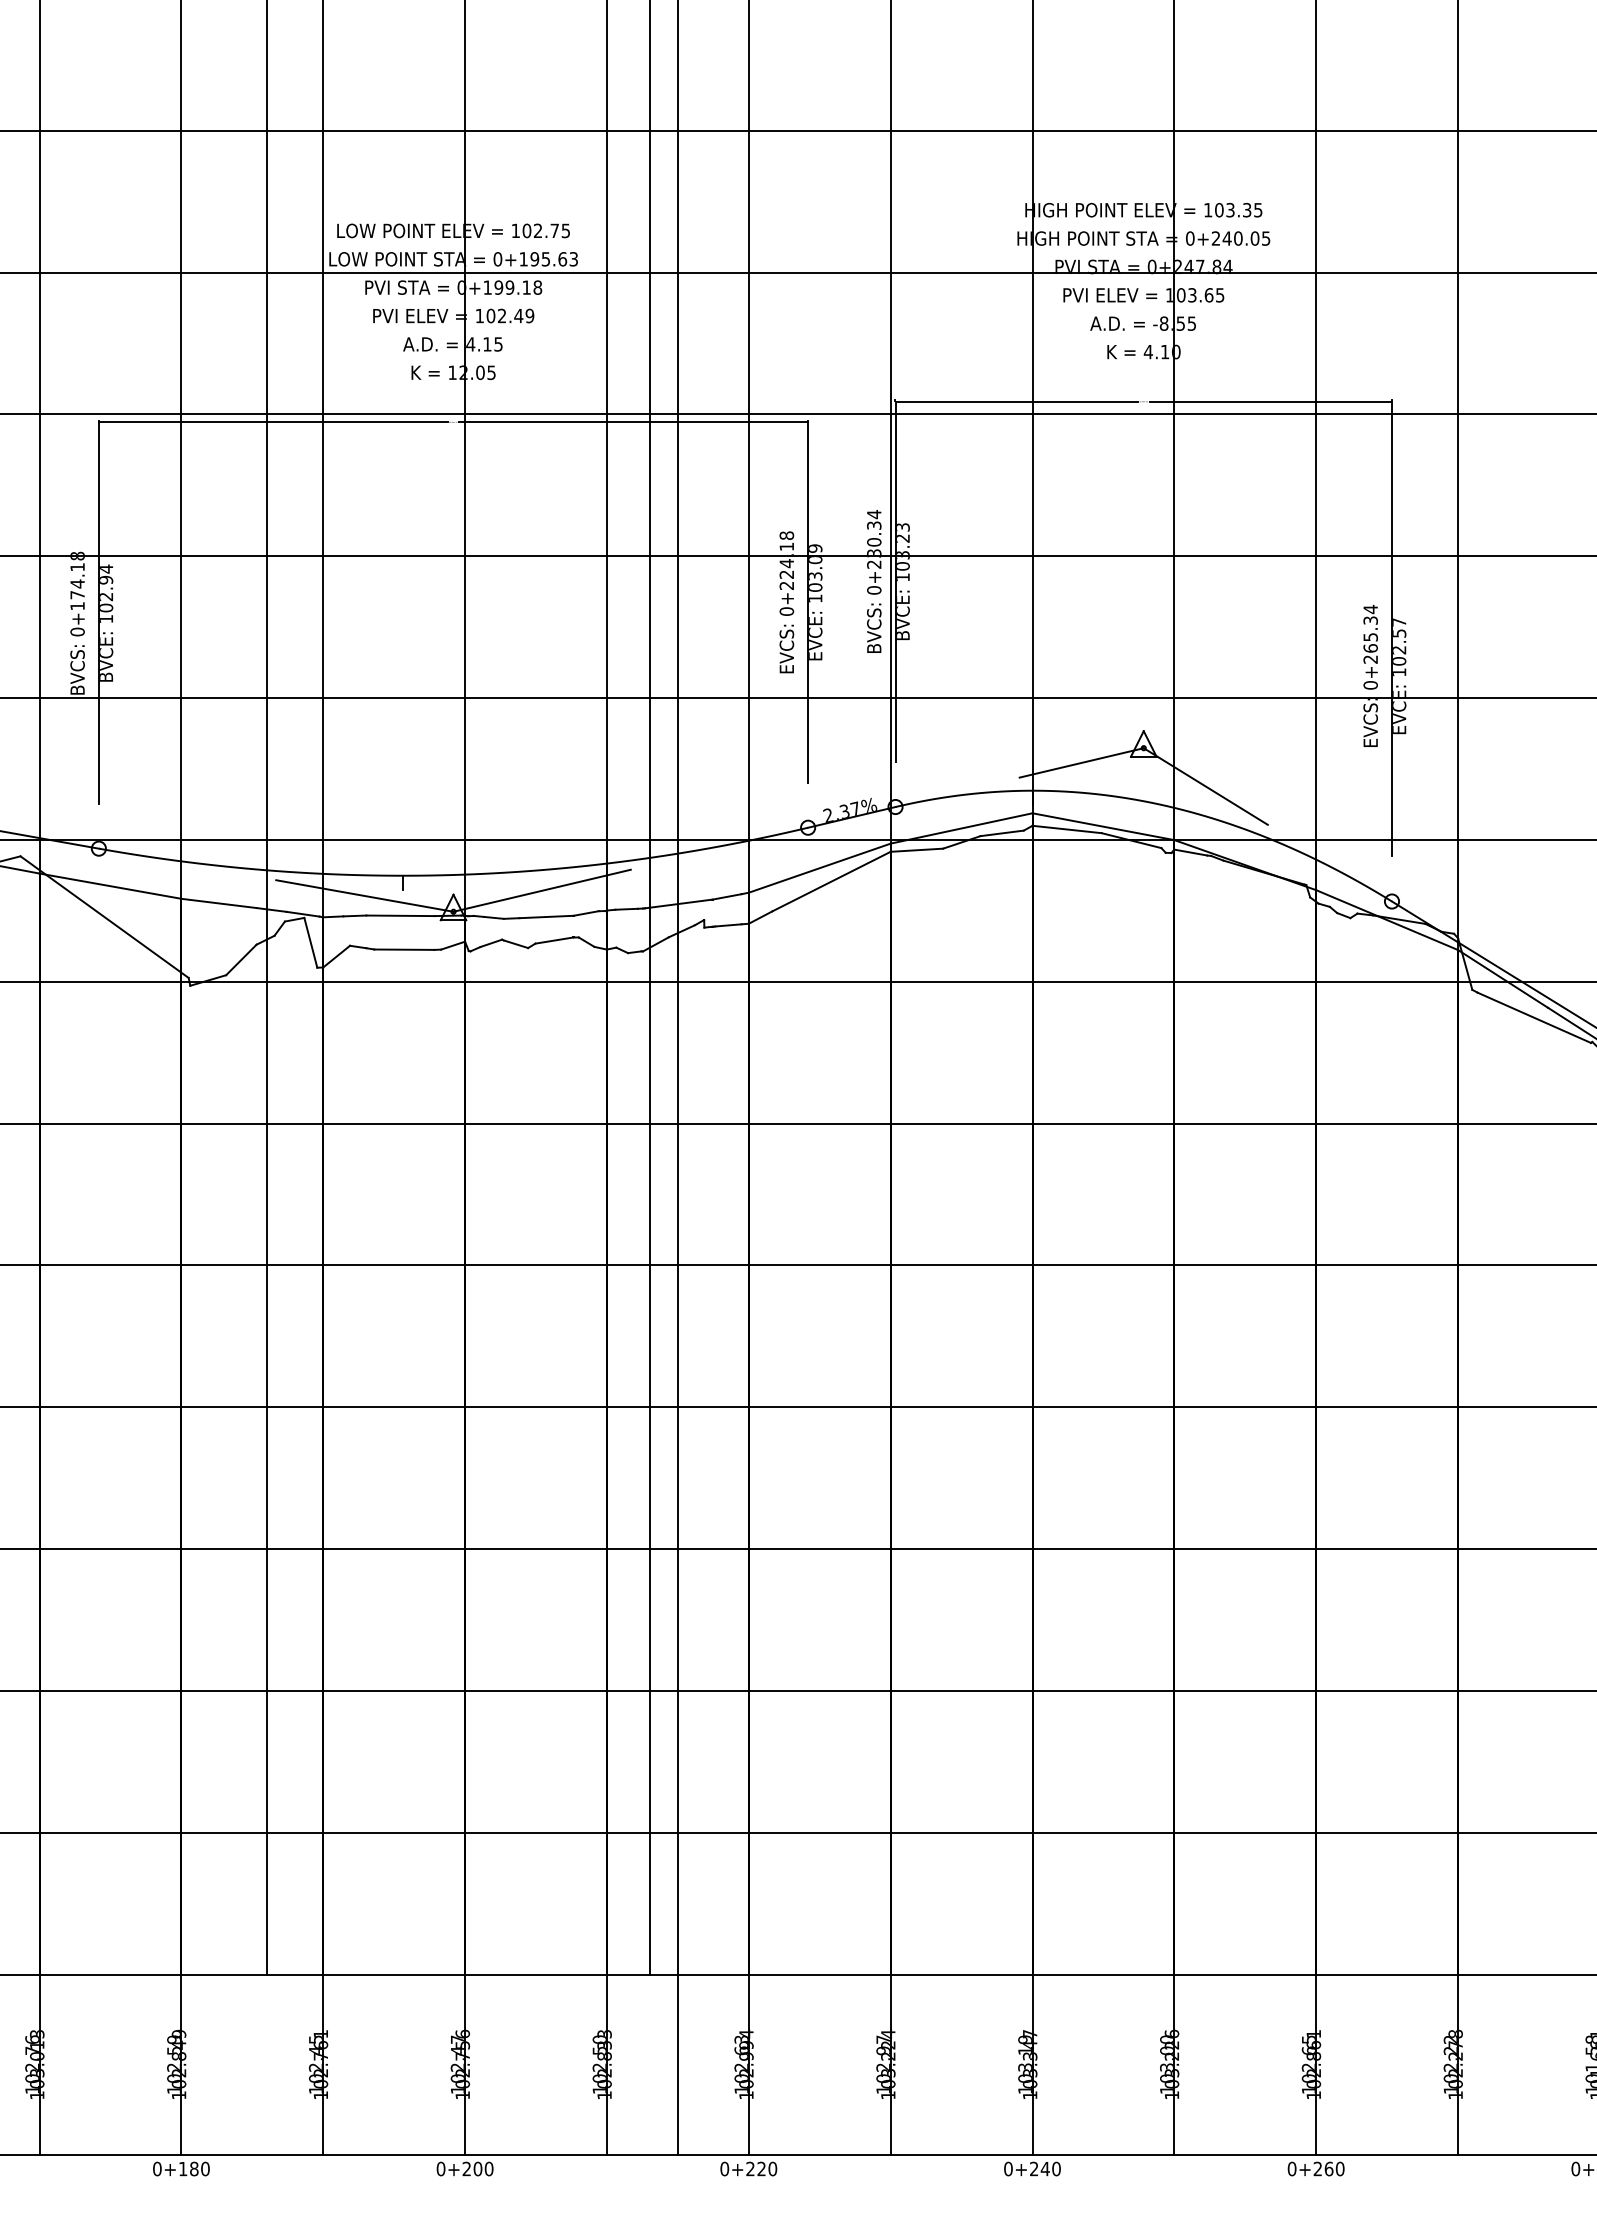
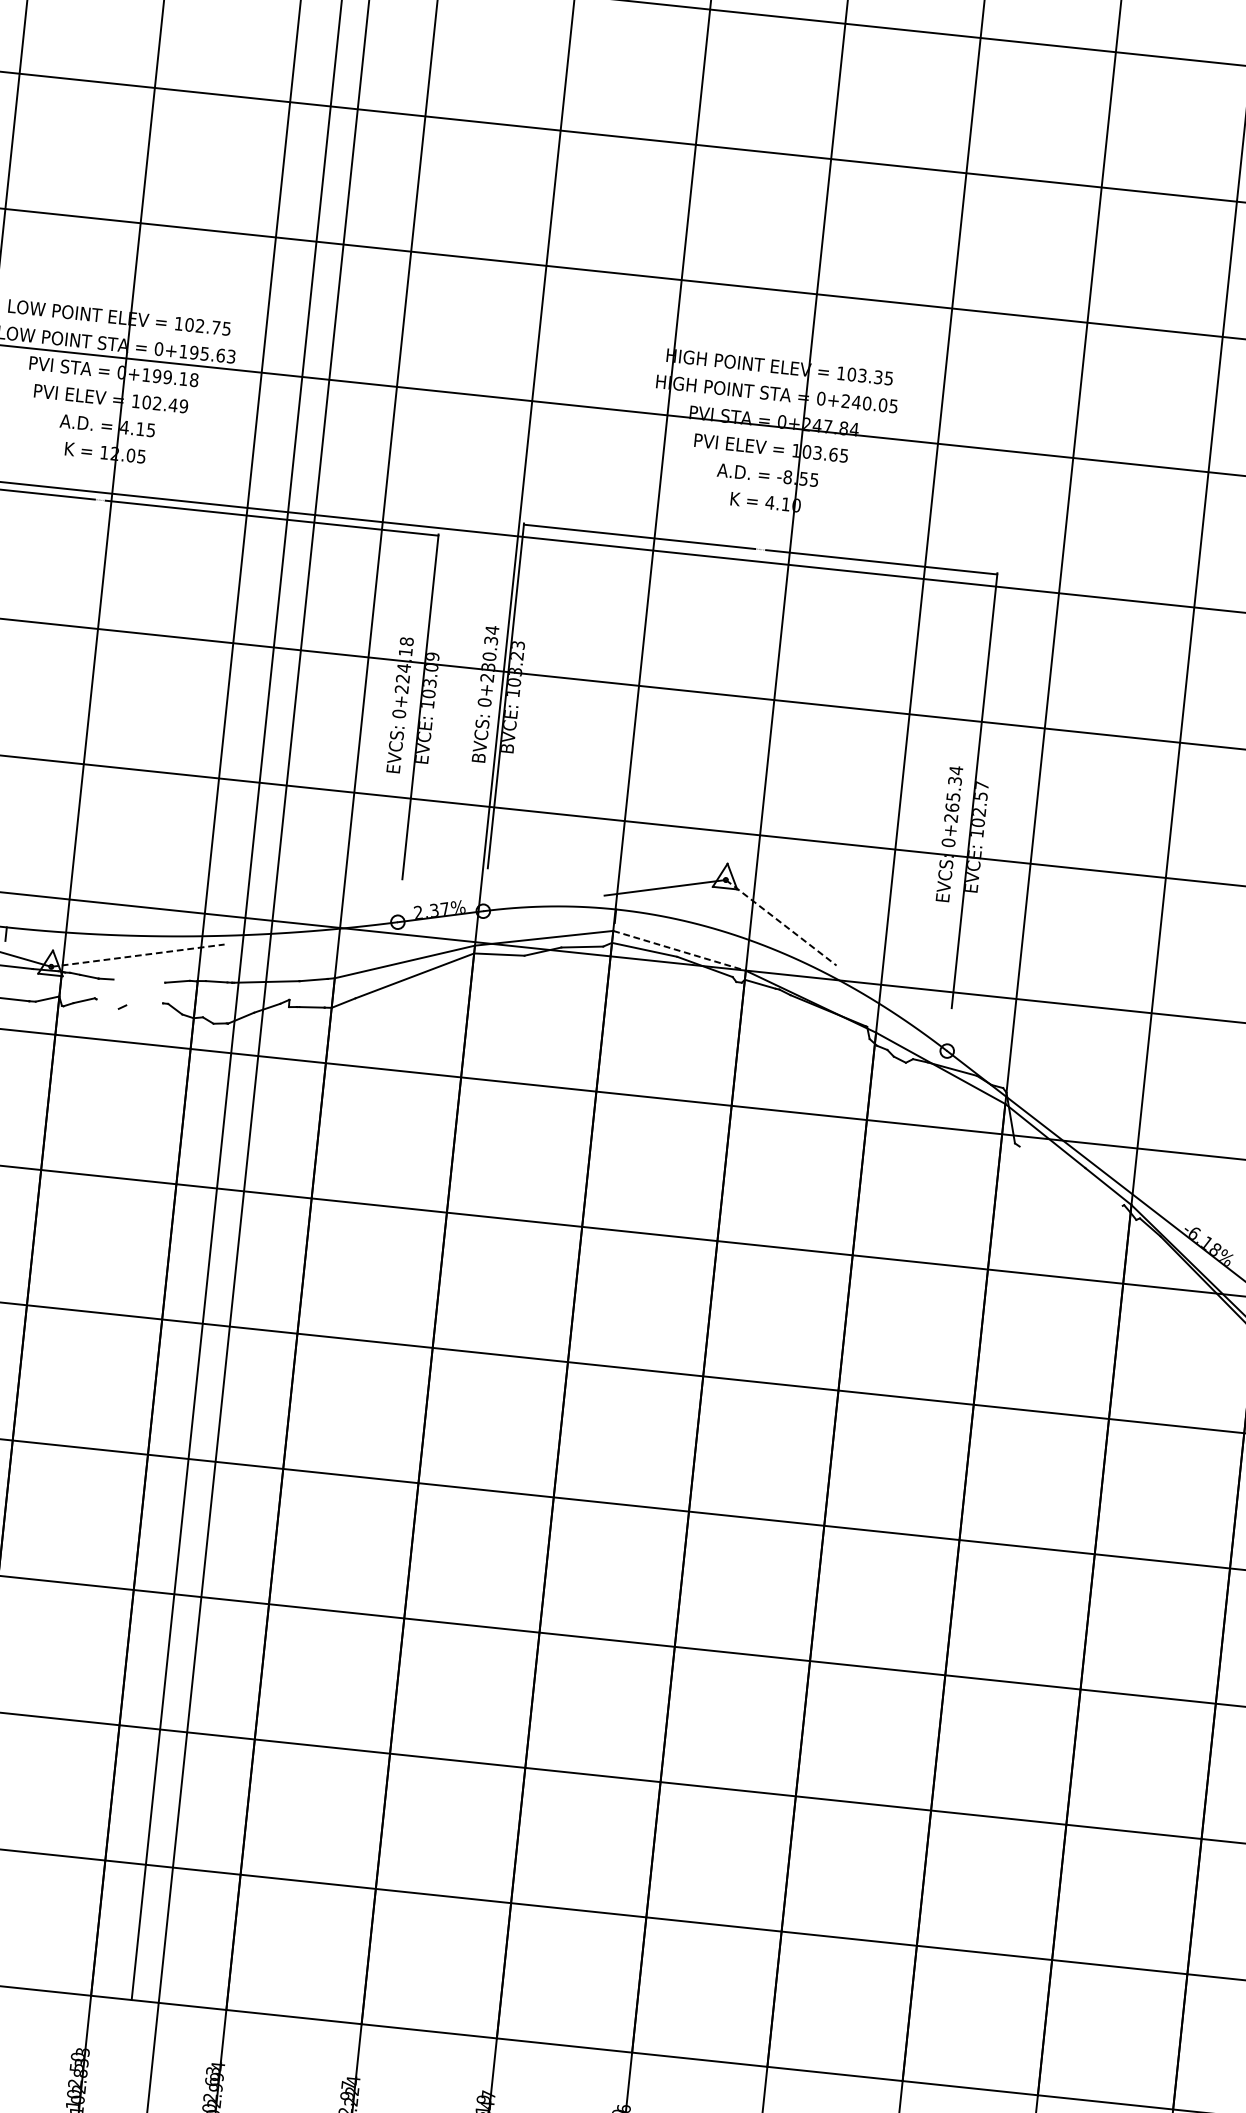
line: (1205, 786) -> (780, 922), solid -> dashed
line: (1103, 826) -> (679, 950), solid -> dashed
line: (542, 890) -> (138, 955), solid -> dashed
line: (546, 916) -> (139, 980), removed
line: (554, 940) -> (144, 1004), removed
line: (516, 944) -> (108, 1004), removed
line: (1533, 1017) -> (1070, 1175), removed

